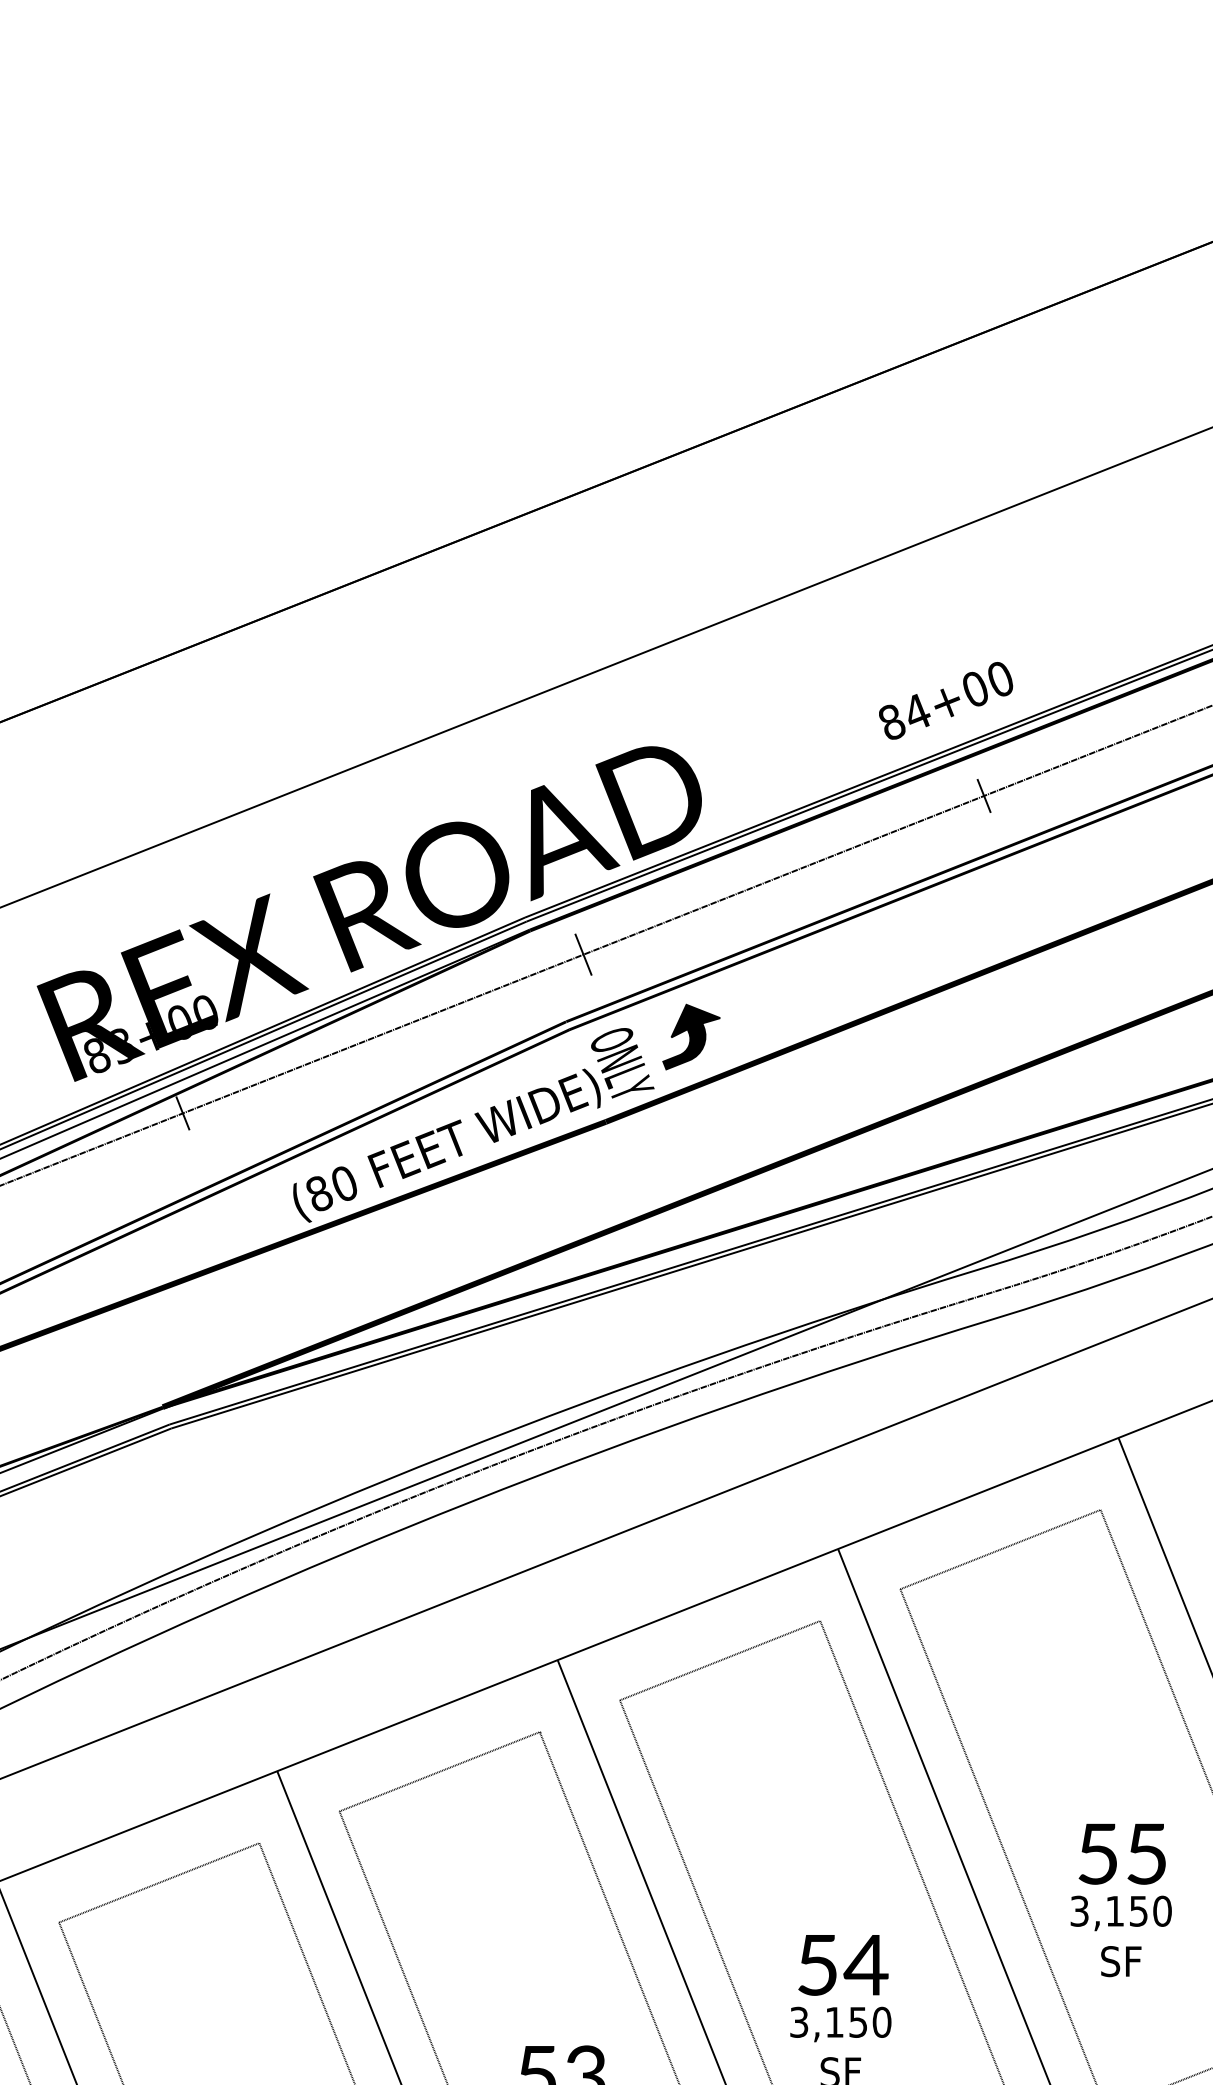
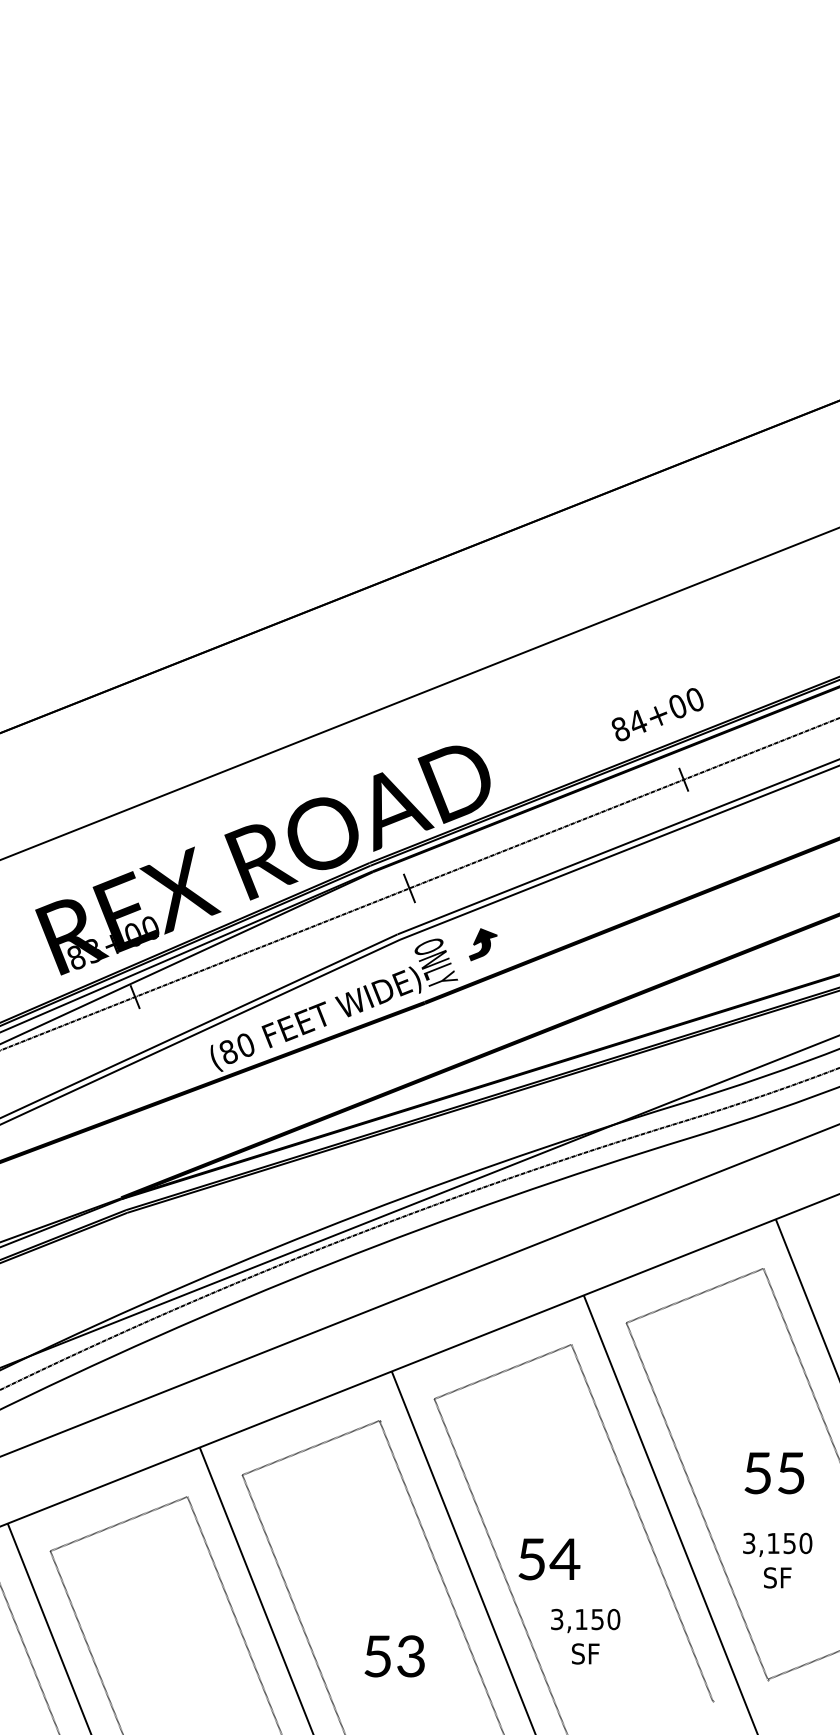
part: (691, 1036) -> (483, 944), size x0.7
text: (1122, 1854) -> (774, 1473), moved
text: (843, 1965) -> (549, 1559), moved

